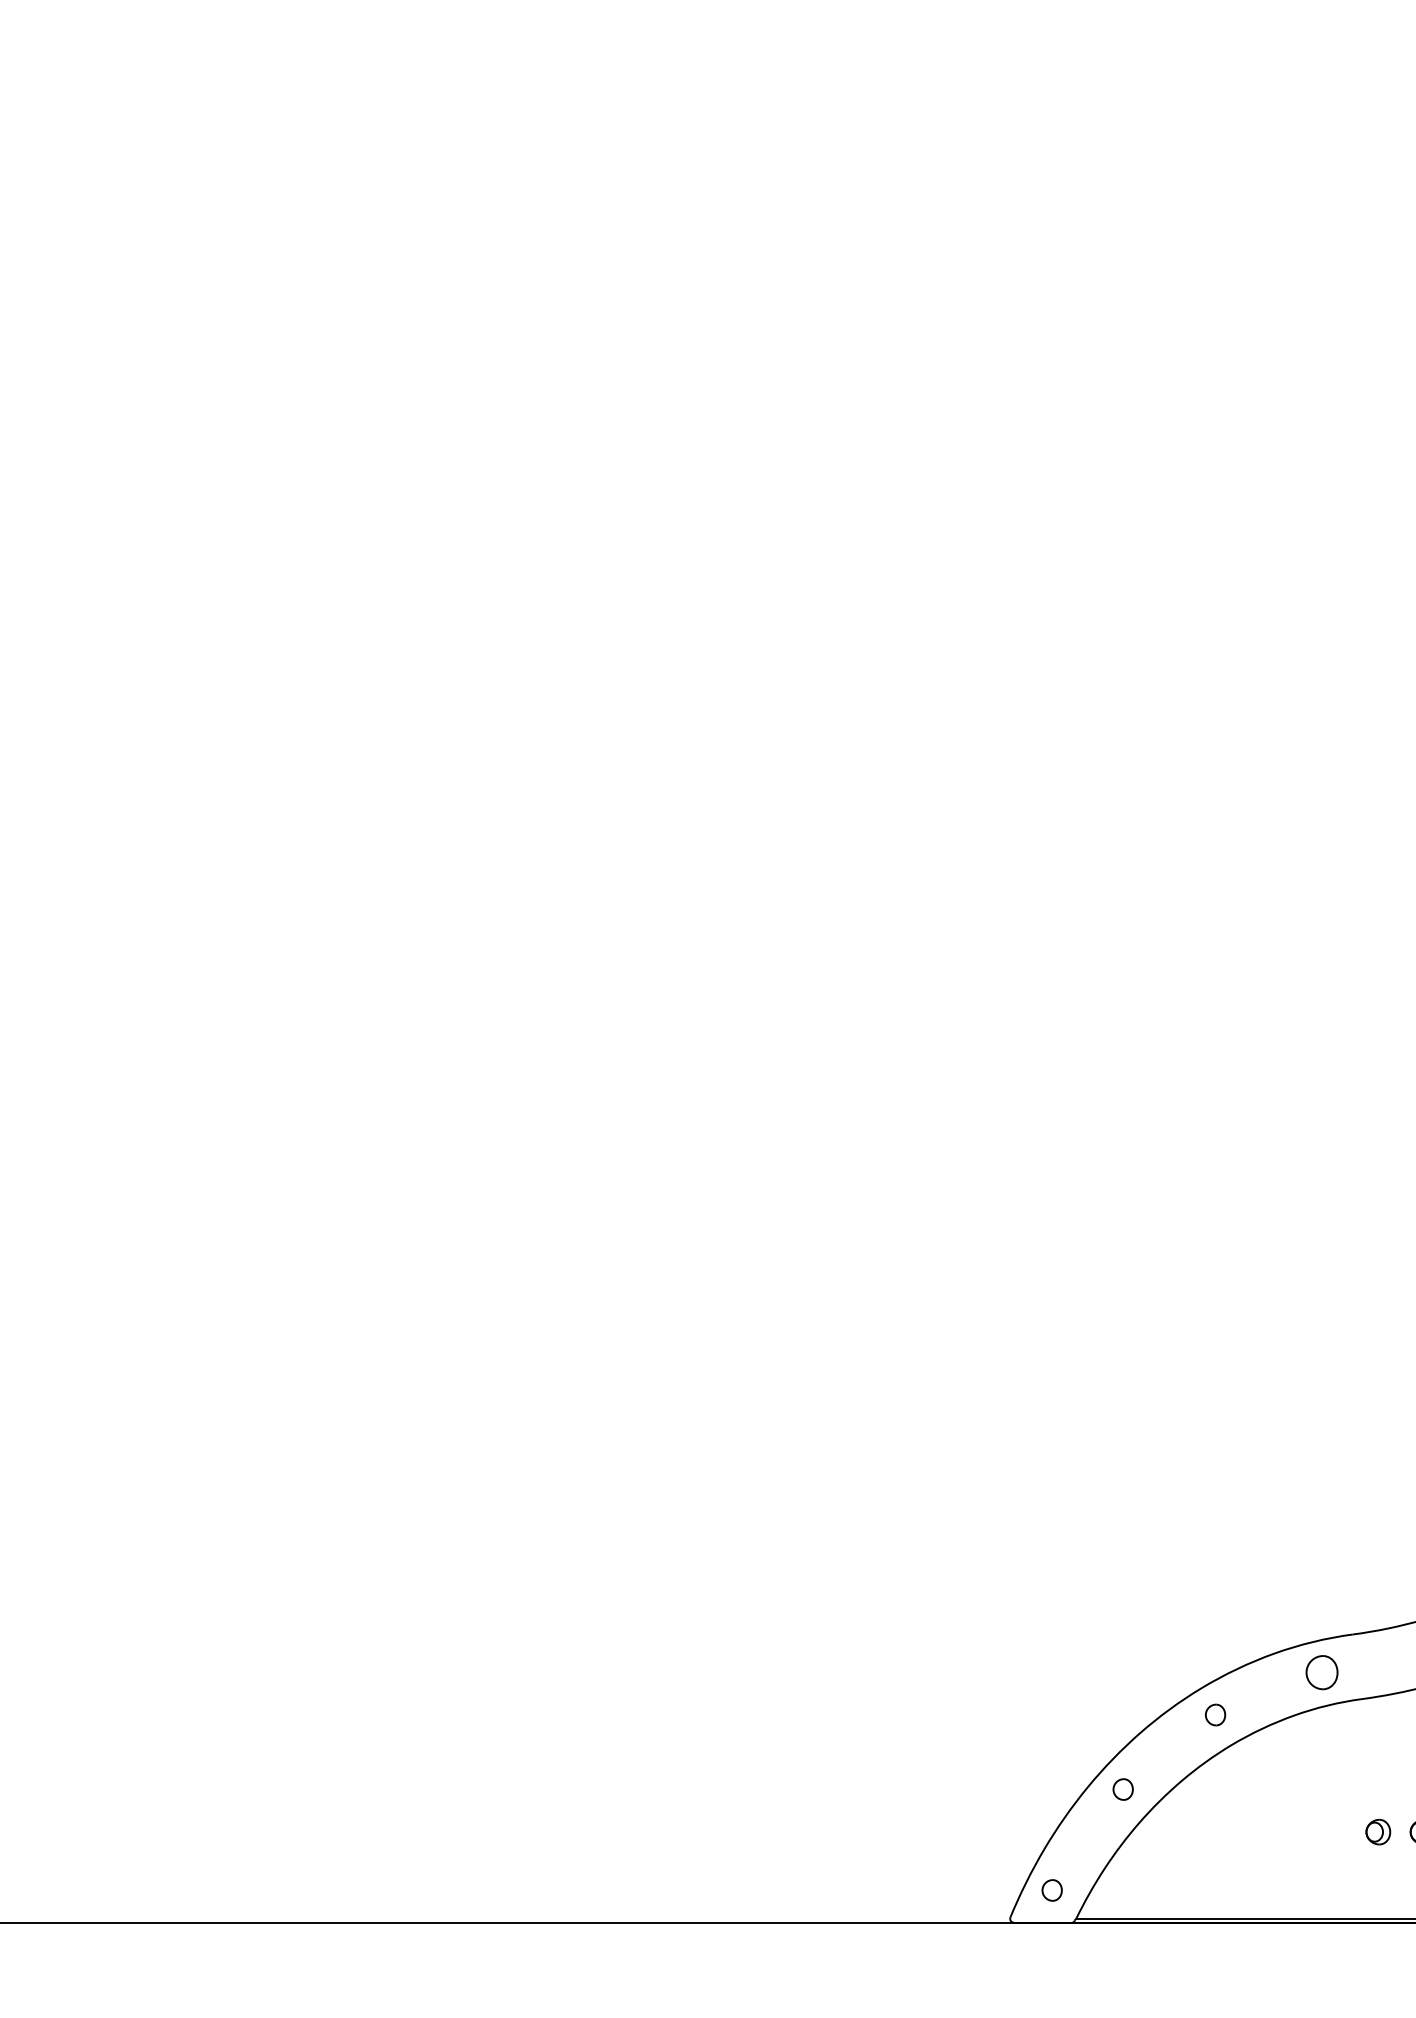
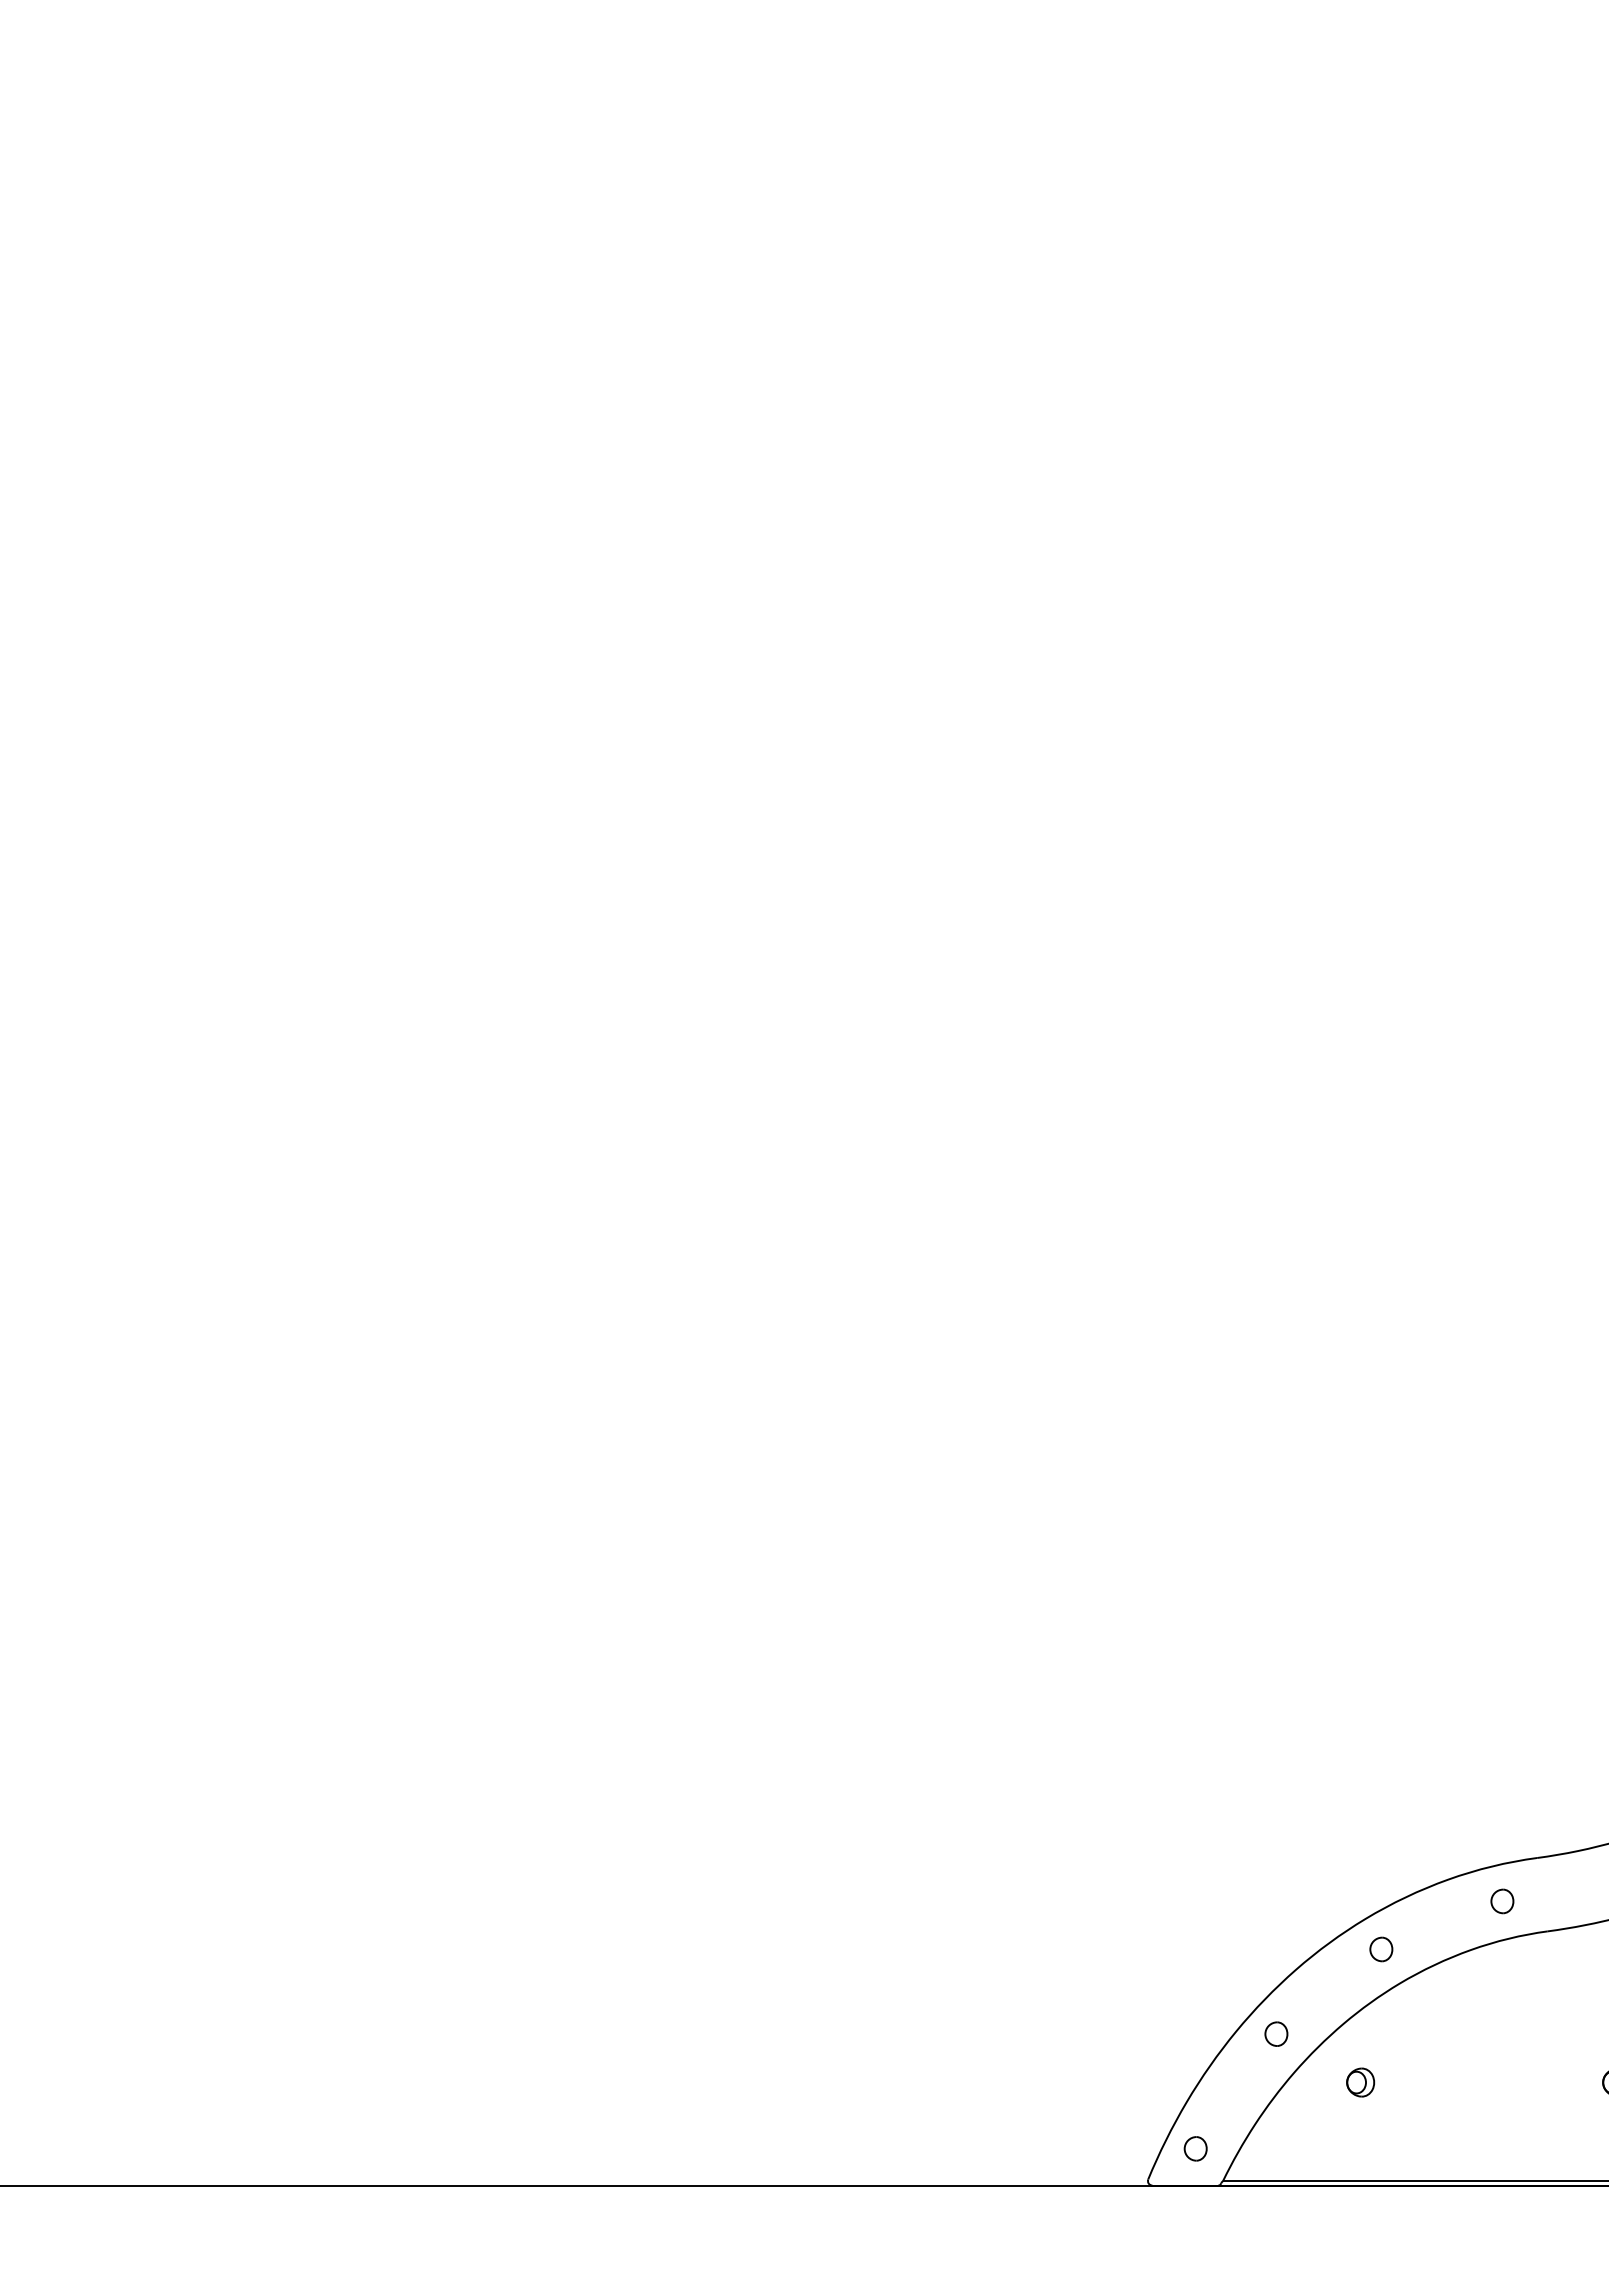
part: (1321, 1672) -> (1501, 1901), size x0.62
part: (1378, 1831) -> (1360, 2081), moved

